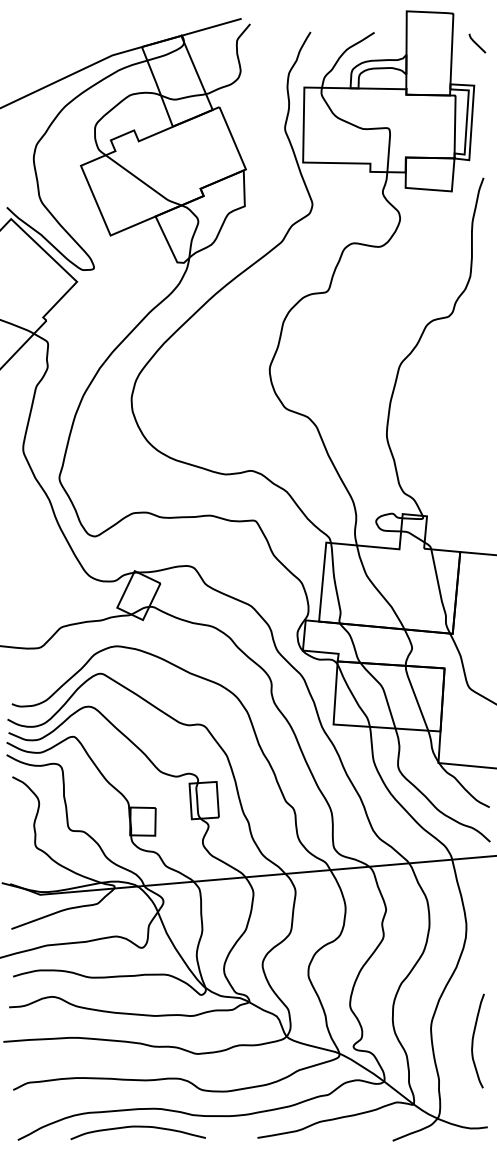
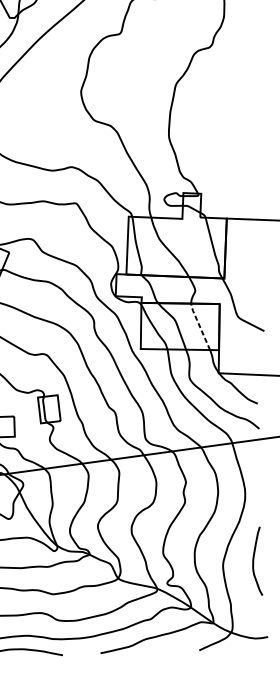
line: (415, 696) -> (199, 325), solid -> dashed
curve: (473, 1040) -> (253, 561), moved

